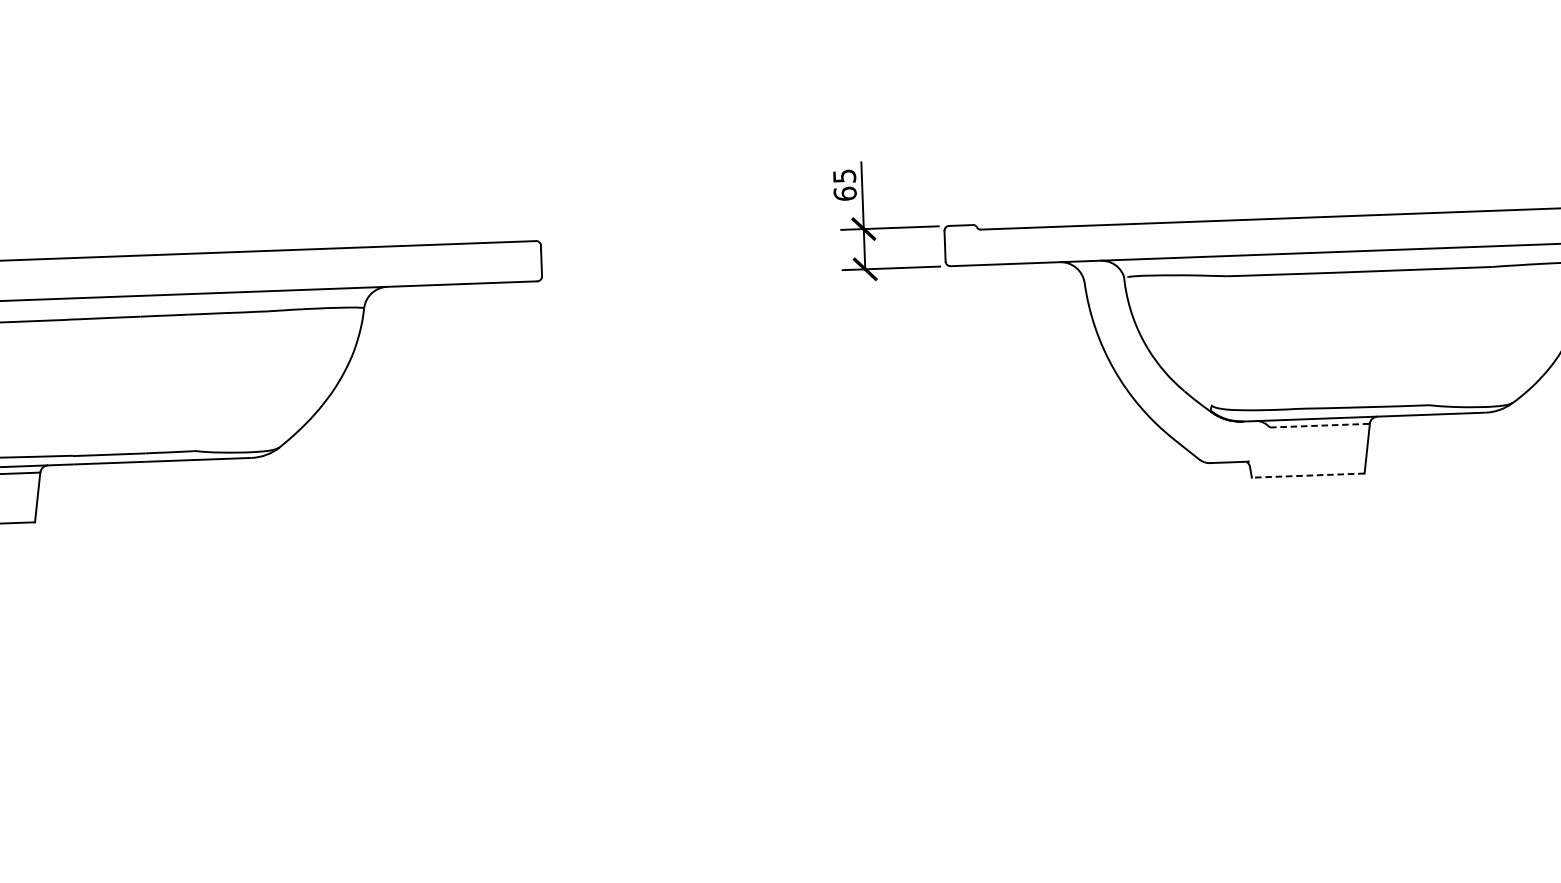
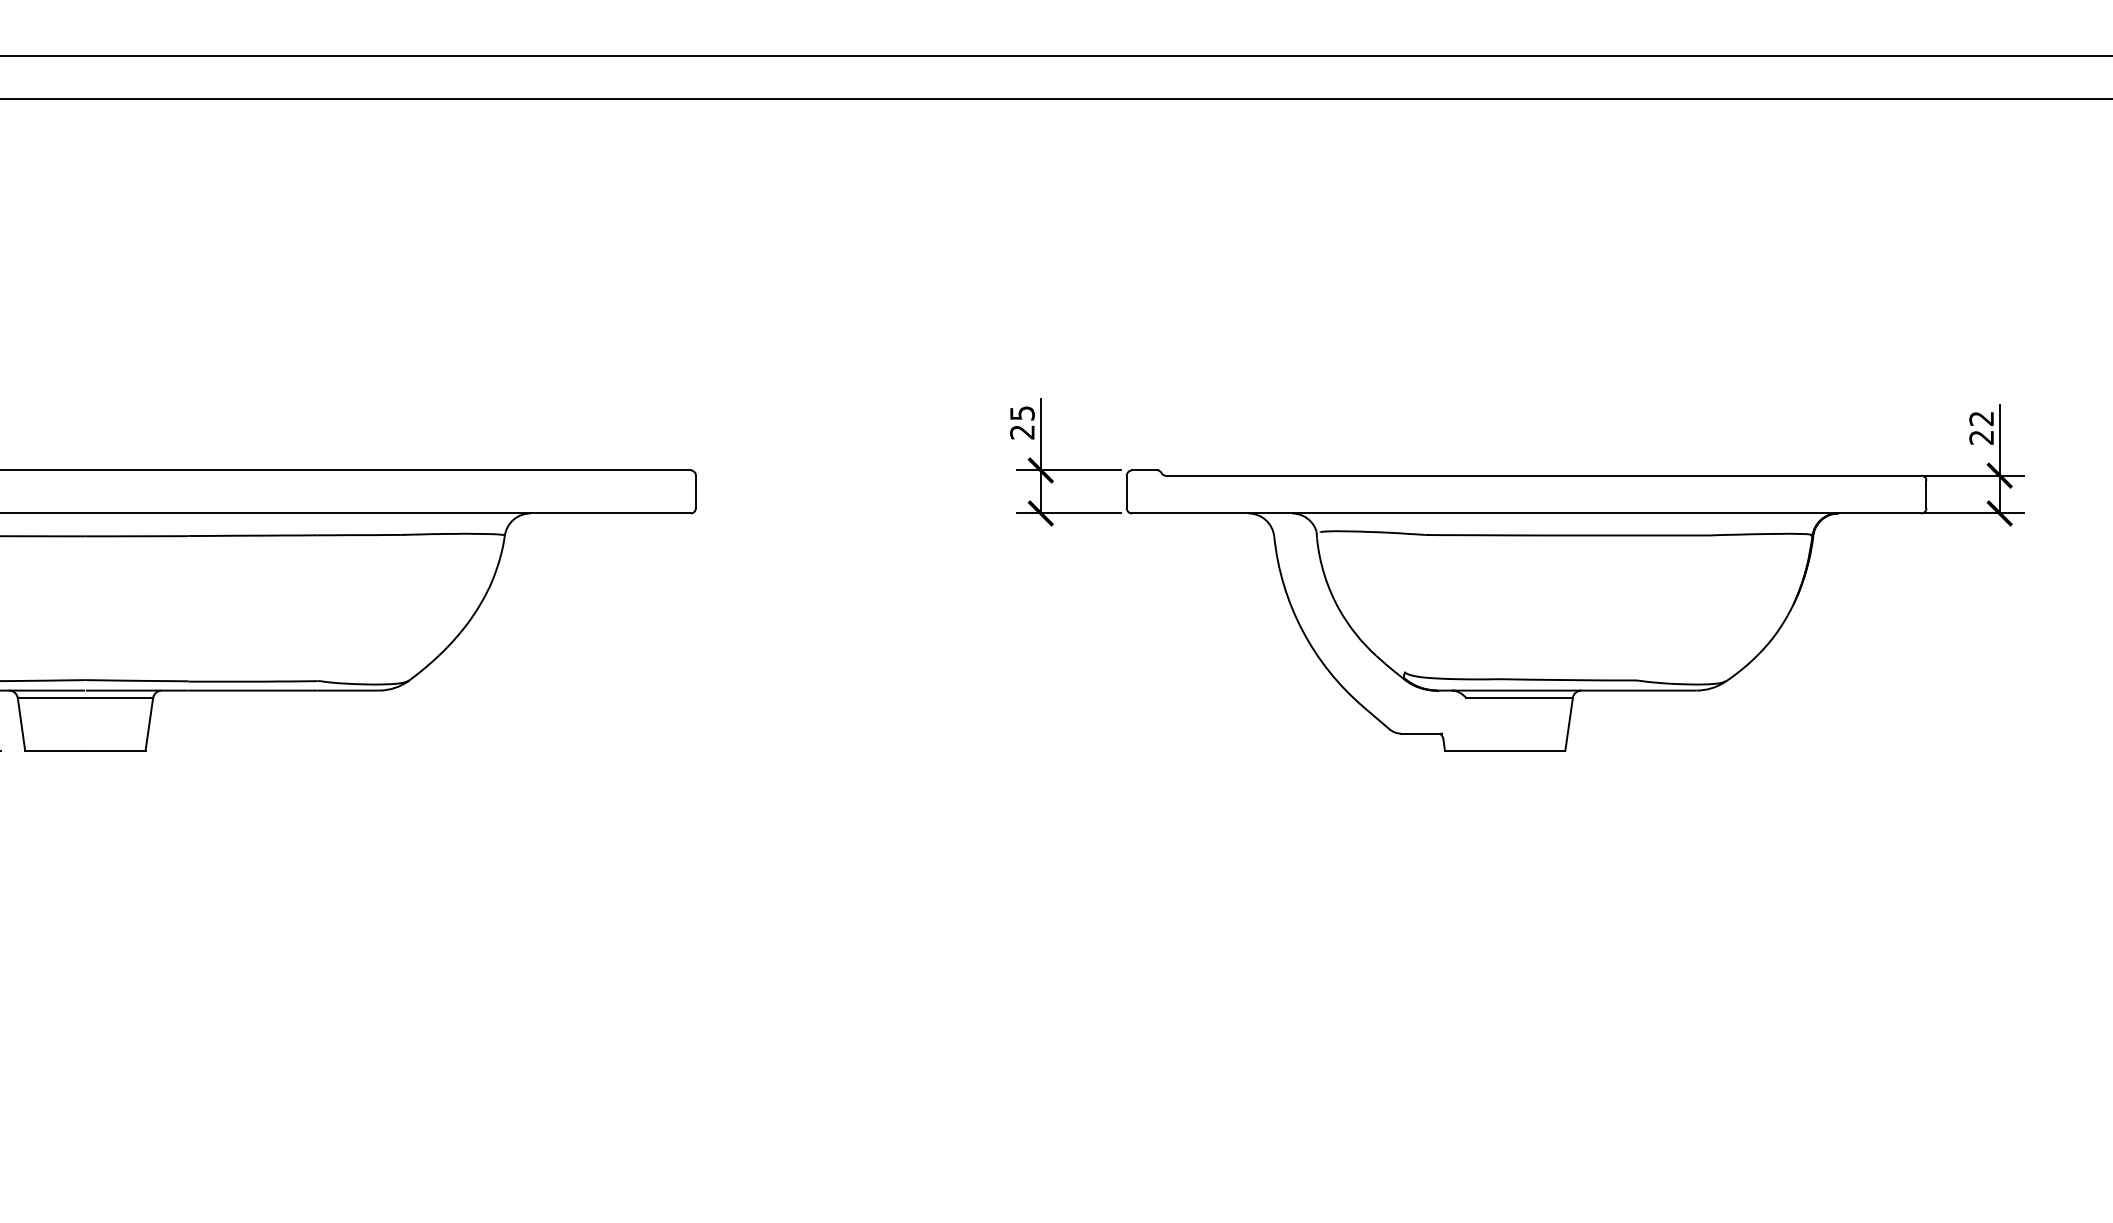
text: (845, 193) -> (1022, 431), 65 -> 25
line: (1320, 425) -> (1520, 697), dashed -> solid
line: (1307, 475) -> (1504, 750), dashed -> solid

